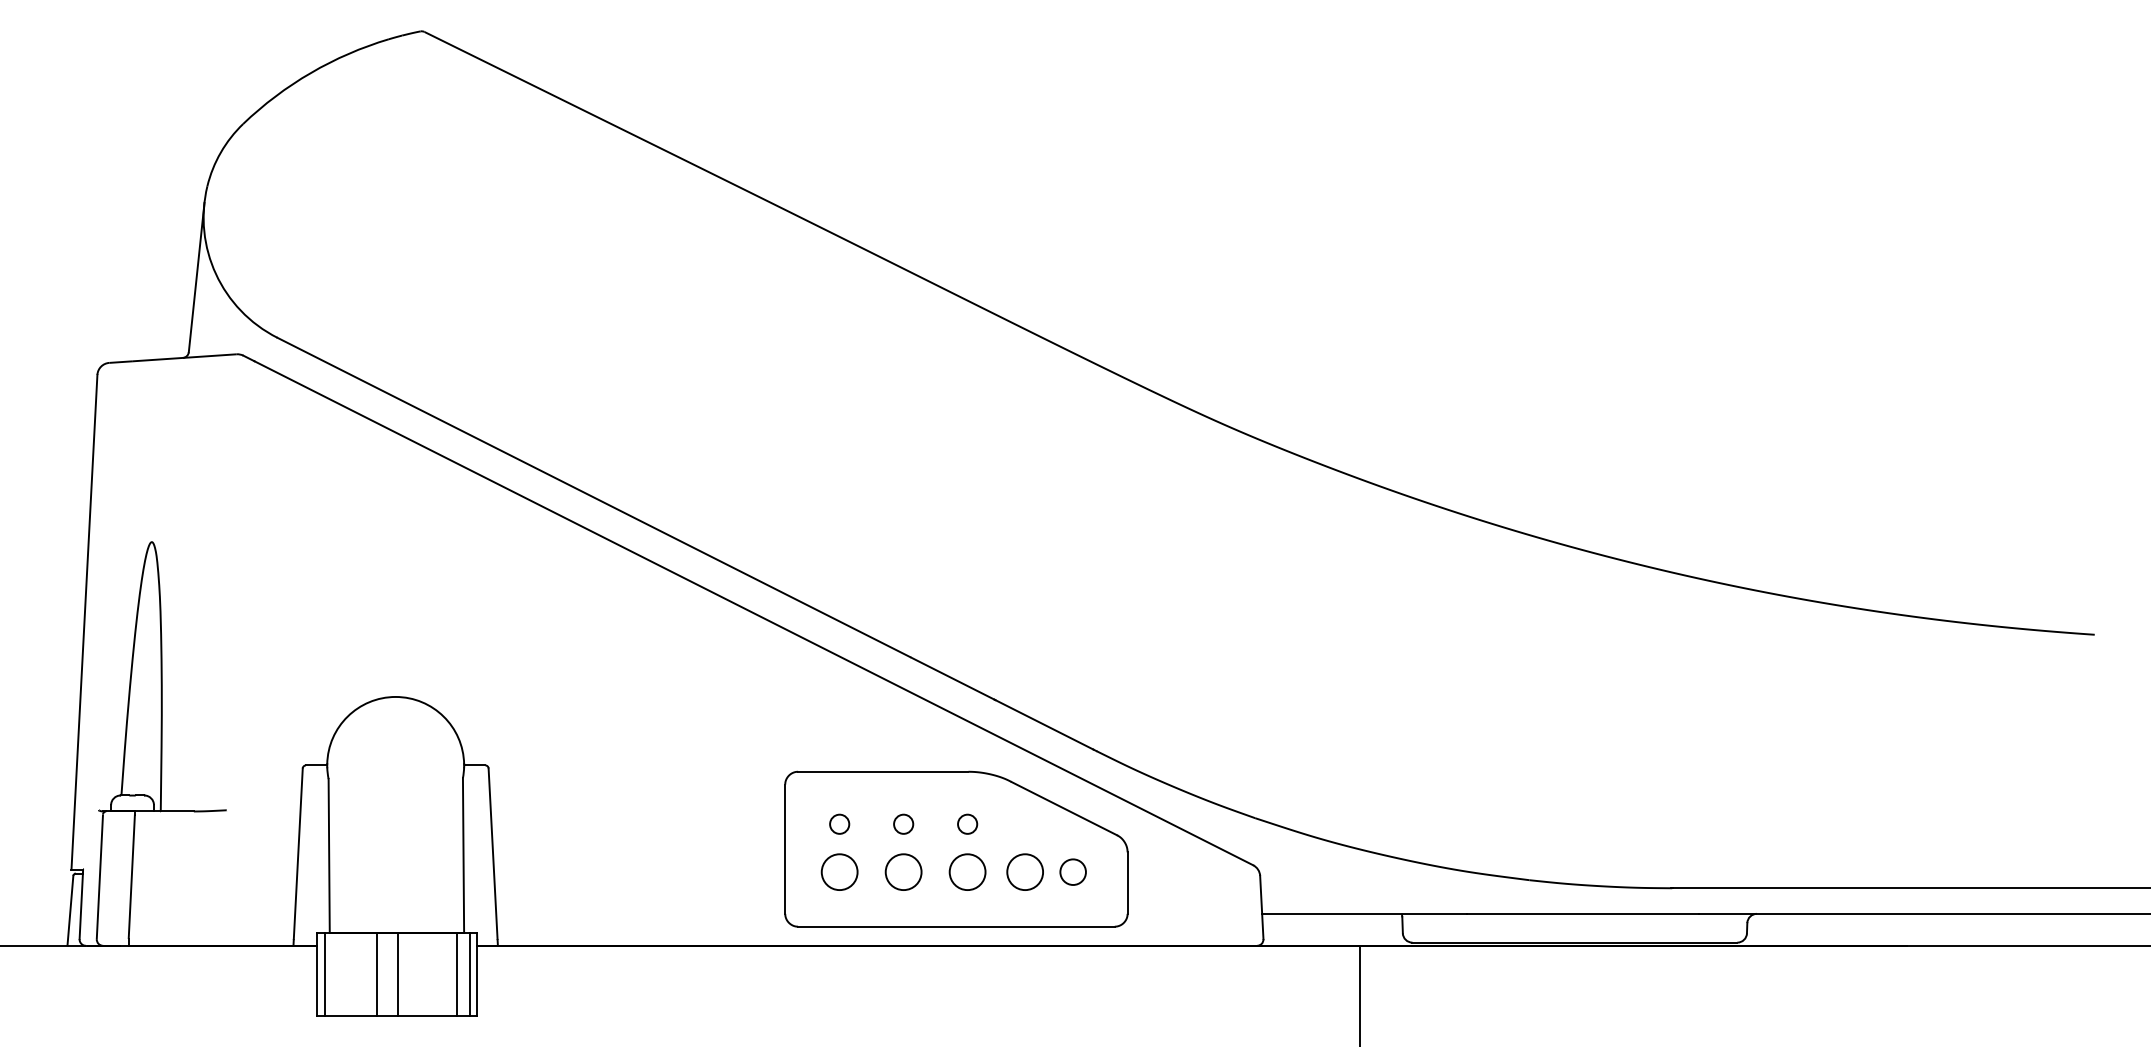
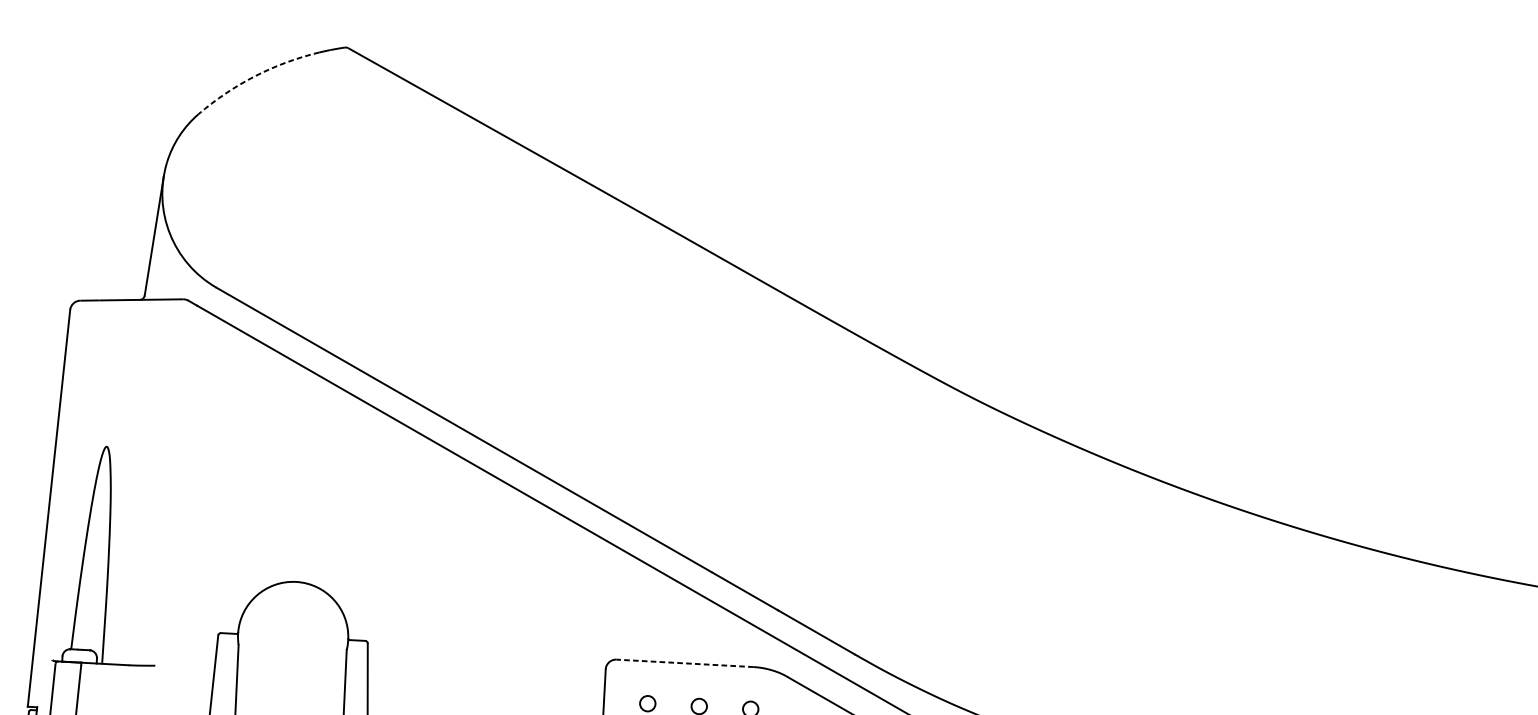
arc: (310, 72) -> (254, 75), solid -> dashed
line: (882, 771) -> (684, 663), solid -> dashed

